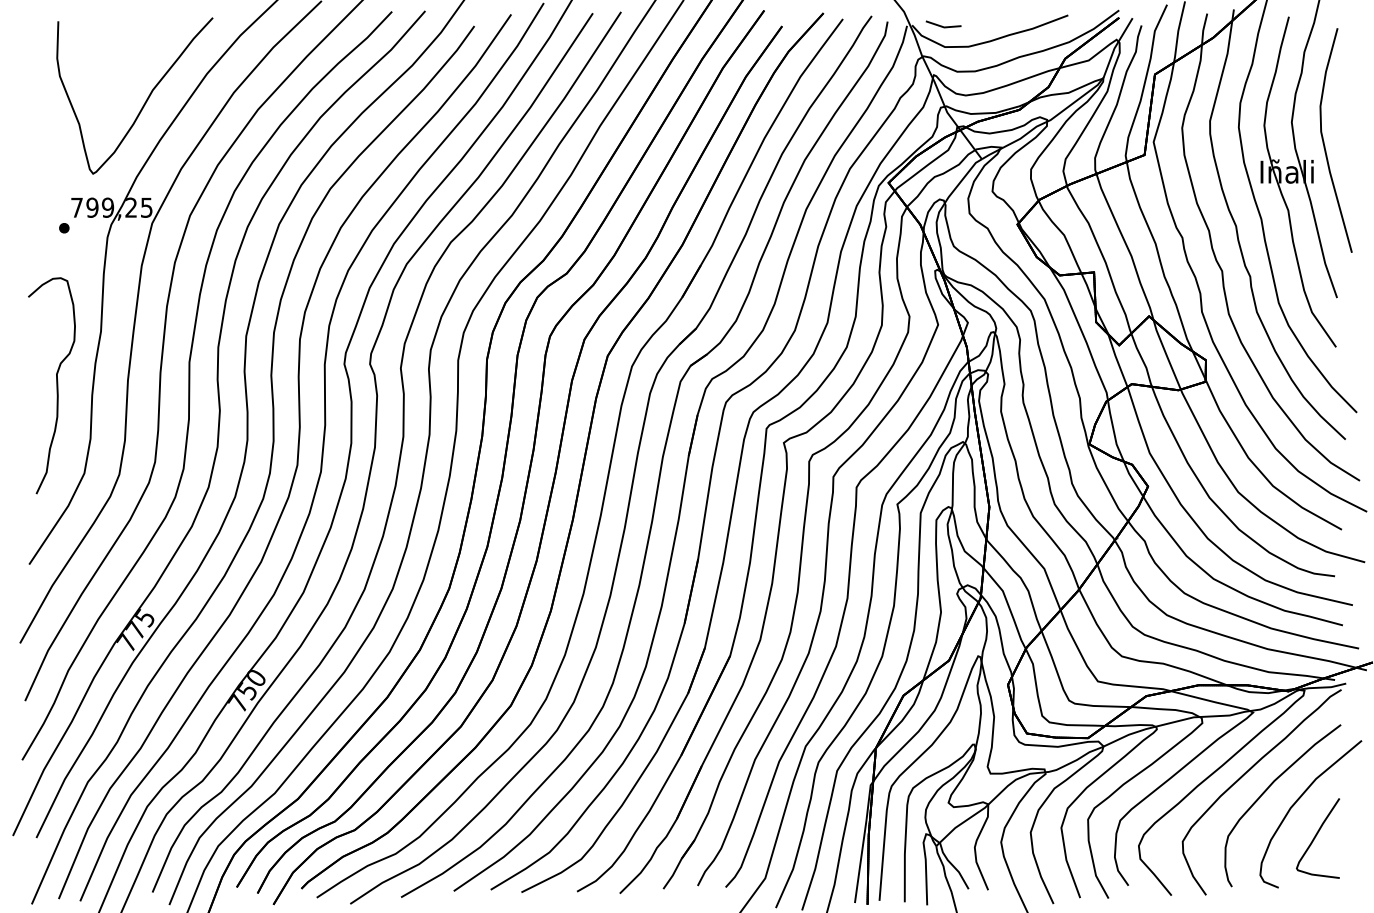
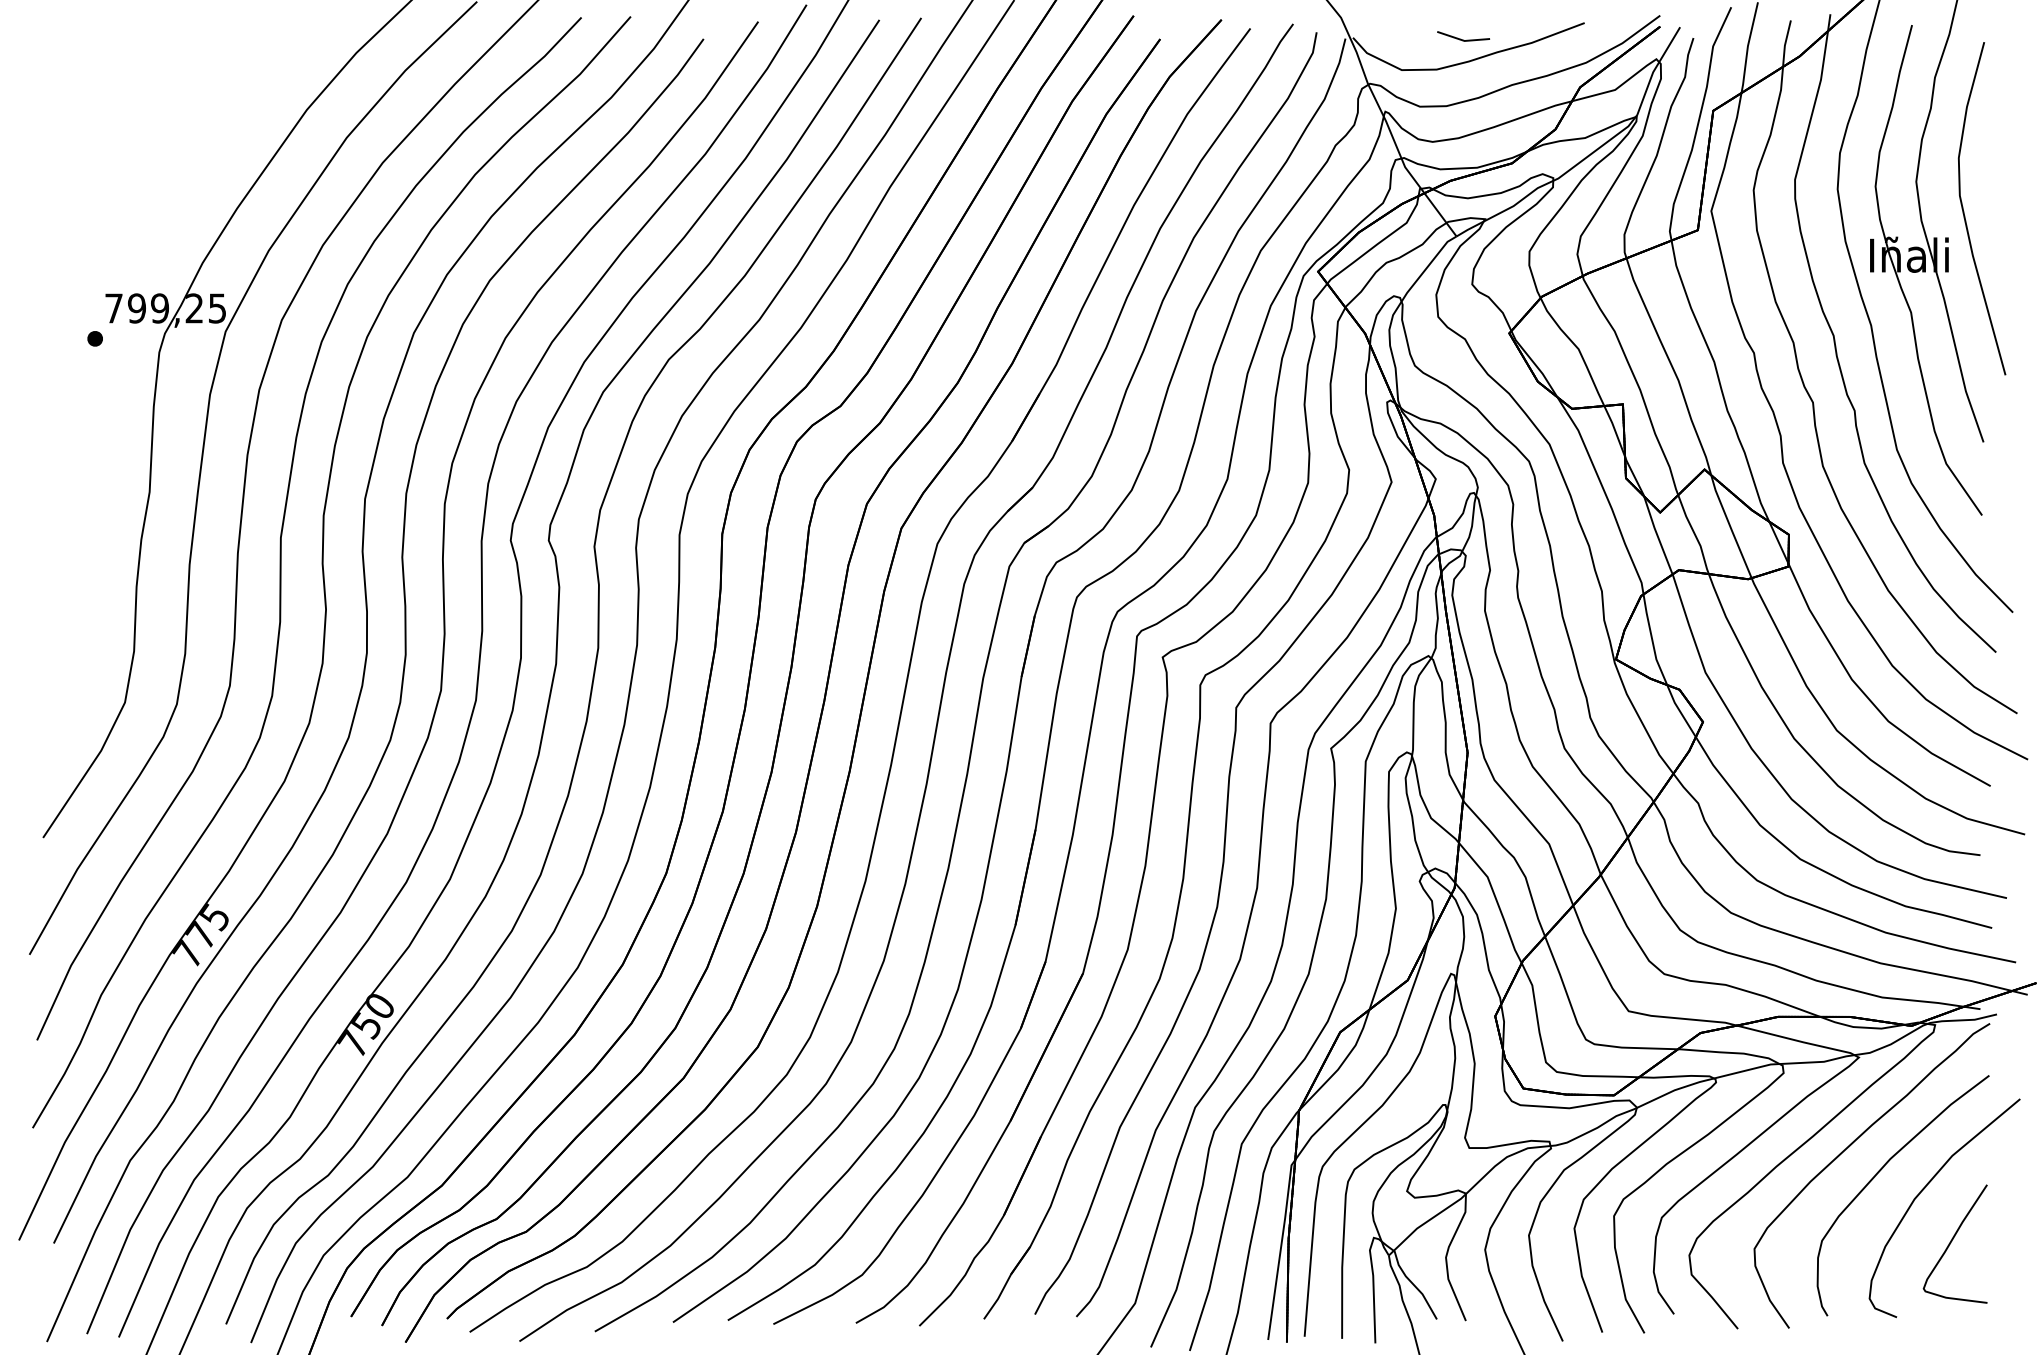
line: (942, 25) -> (1461, 38), moved
curve: (145, 100) -> (215, 149), removed
curve: (56, 385) -> (83, 572), removed

